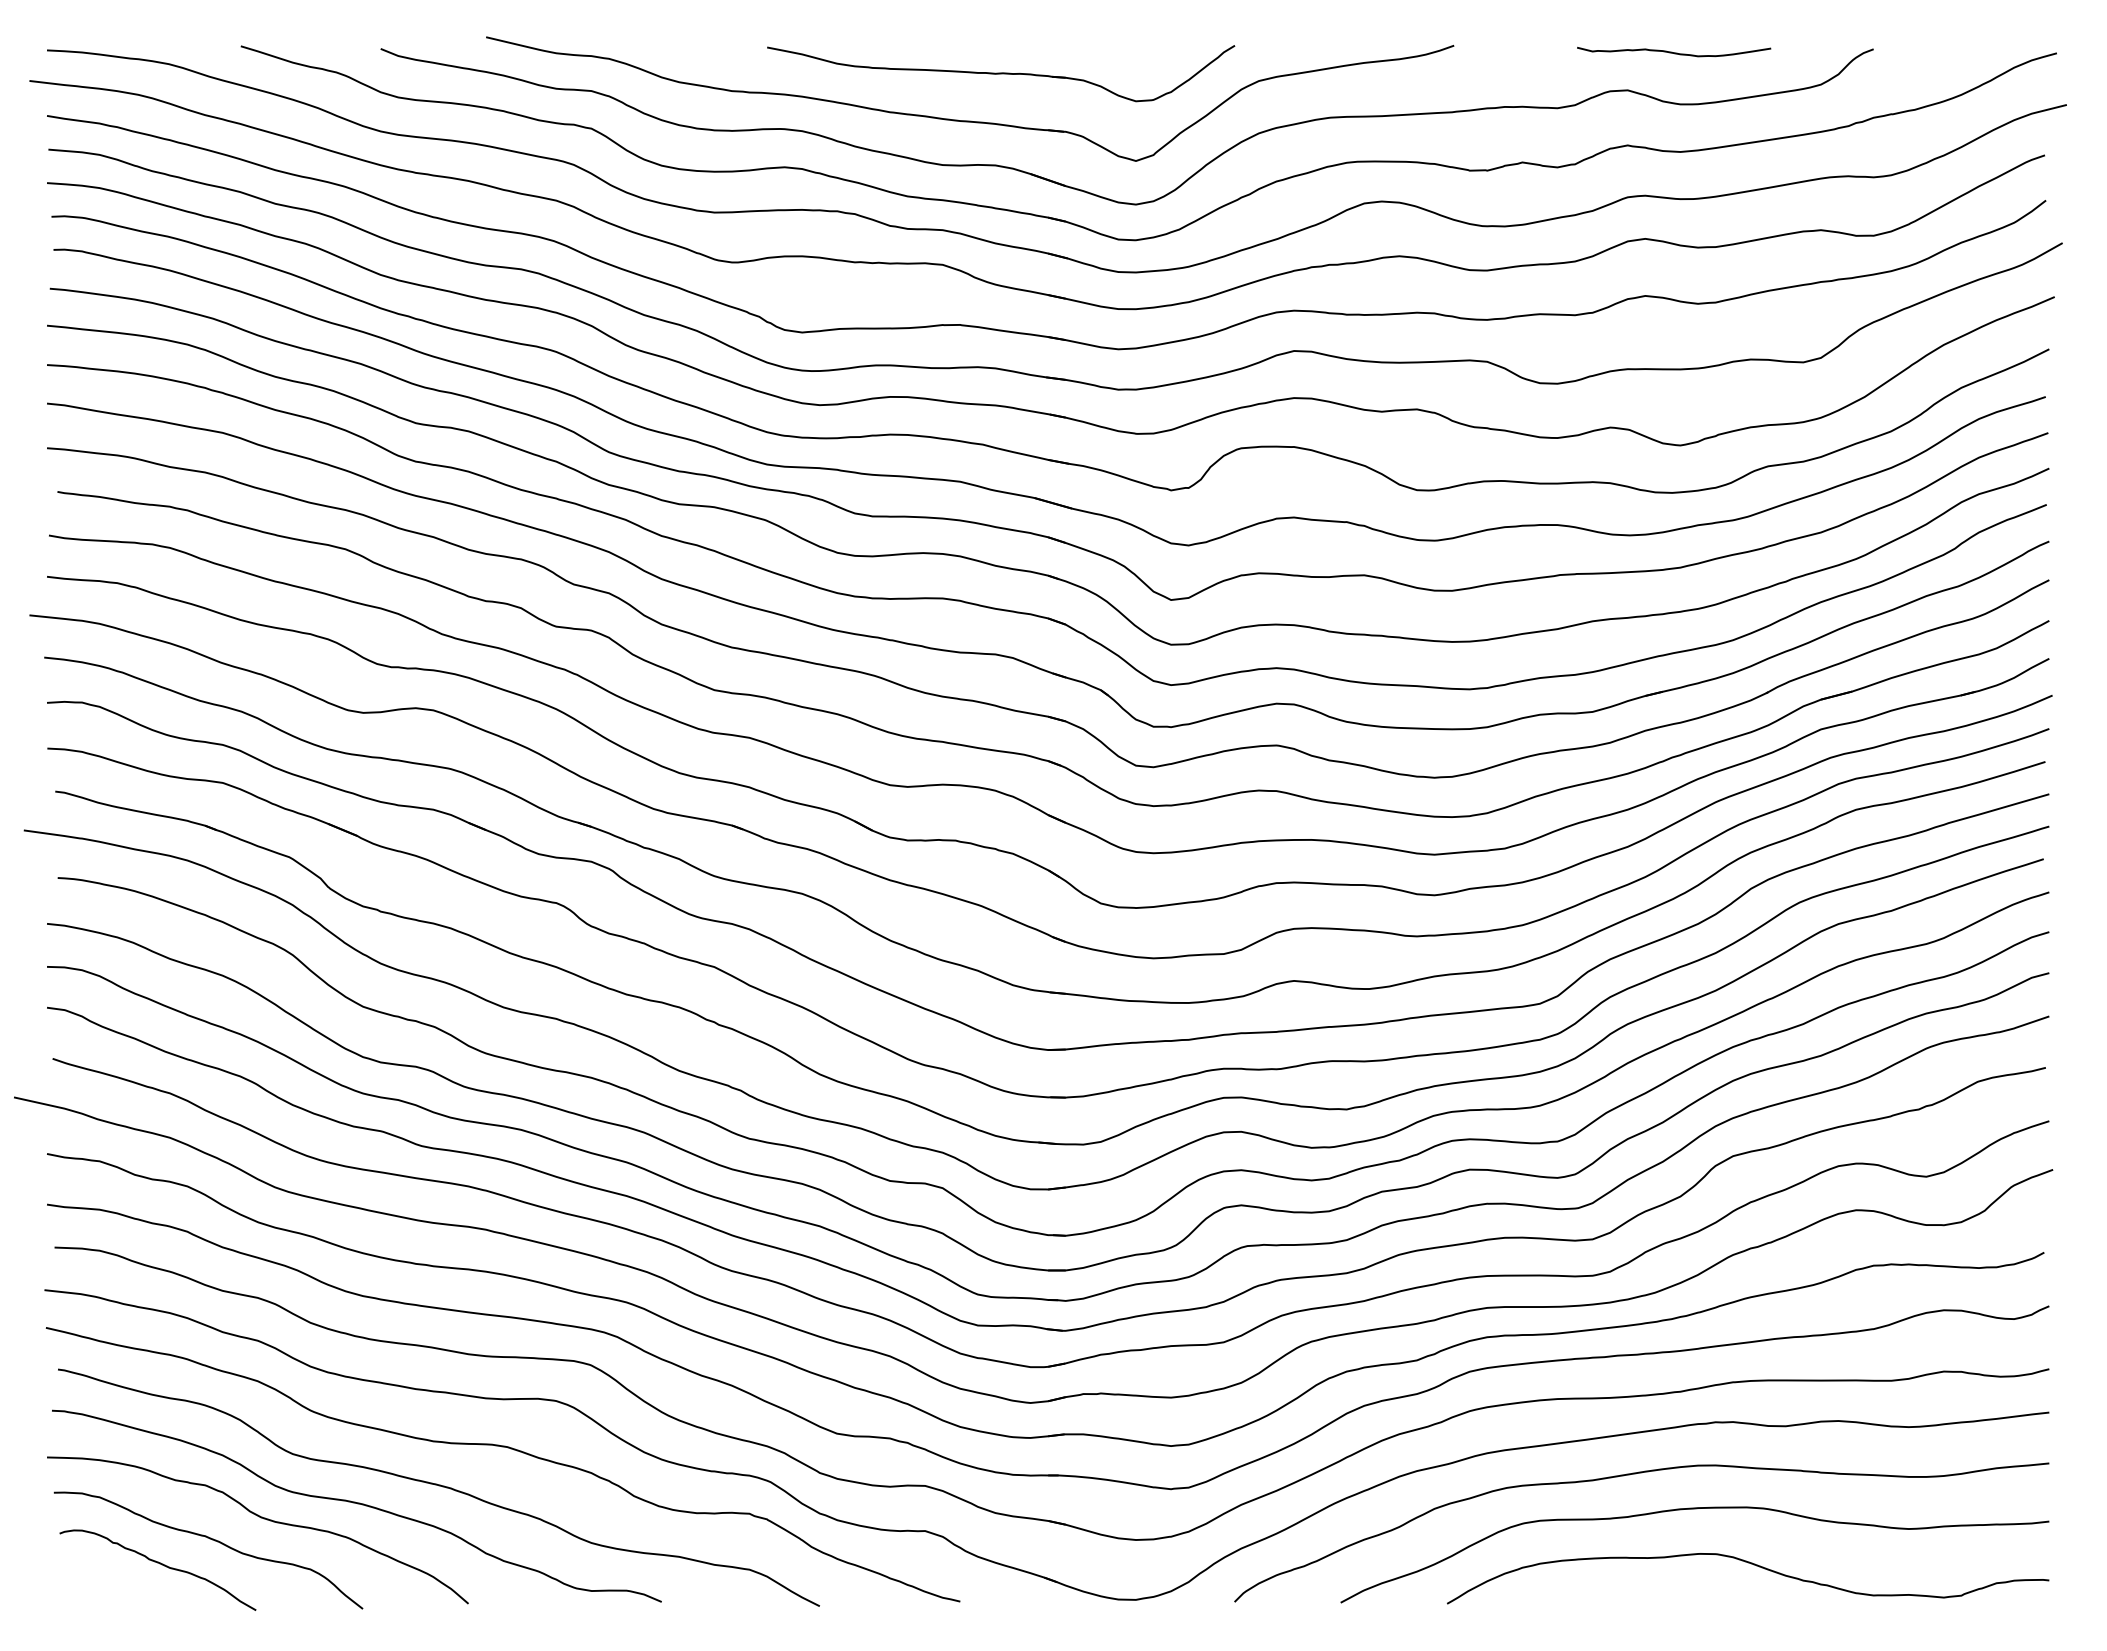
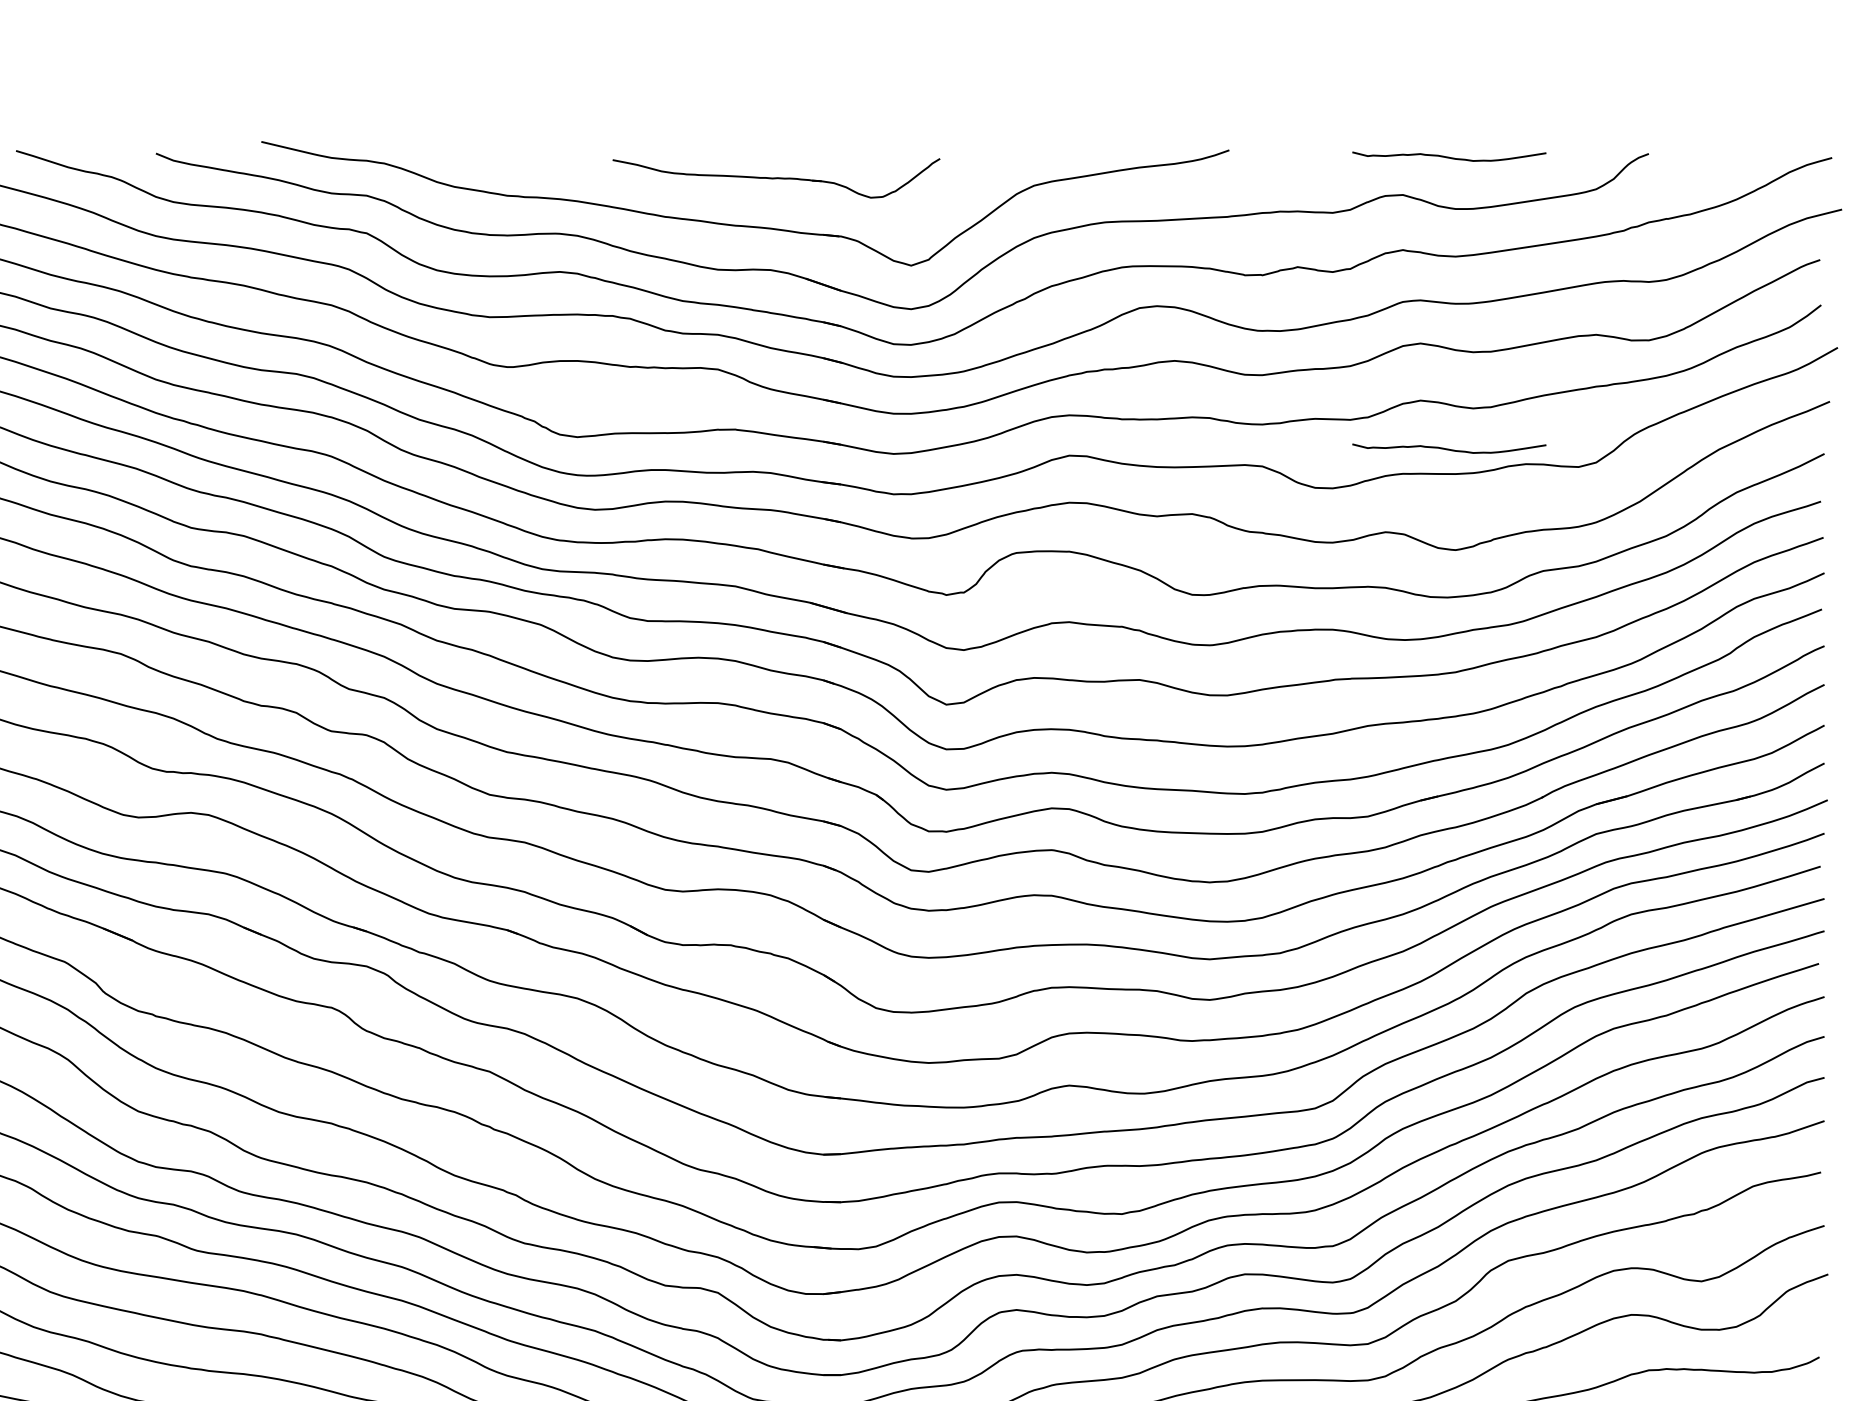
part: (1001, 73) -> (776, 178), size x0.7
curve: (1674, 344) -> (1449, 449), added

